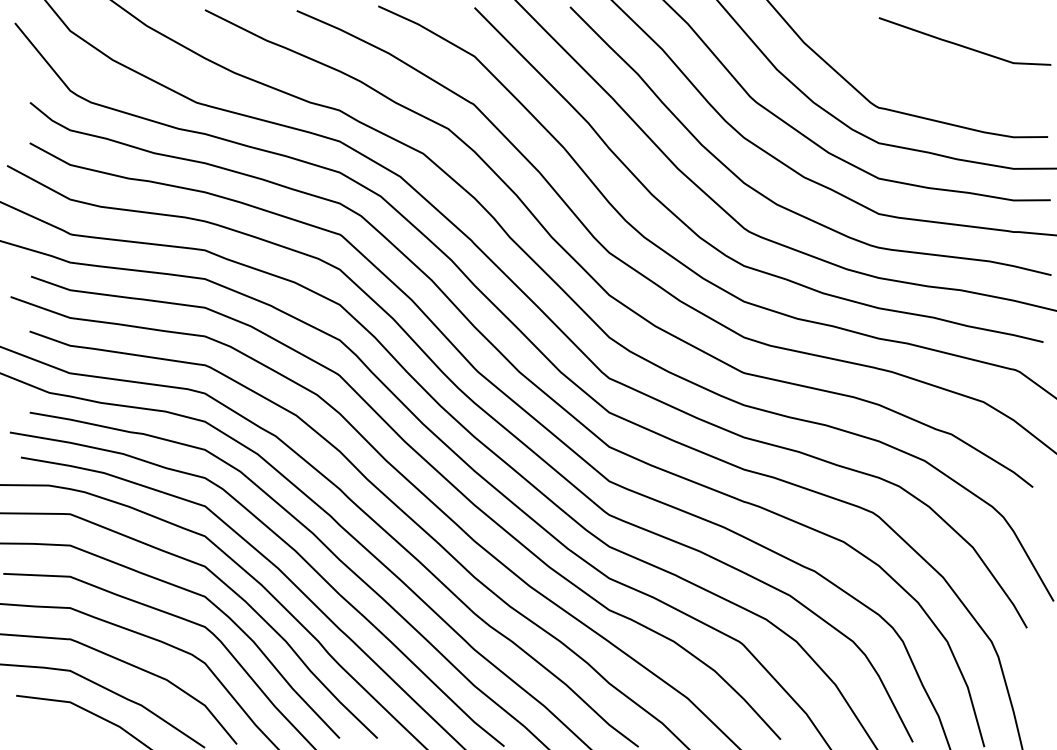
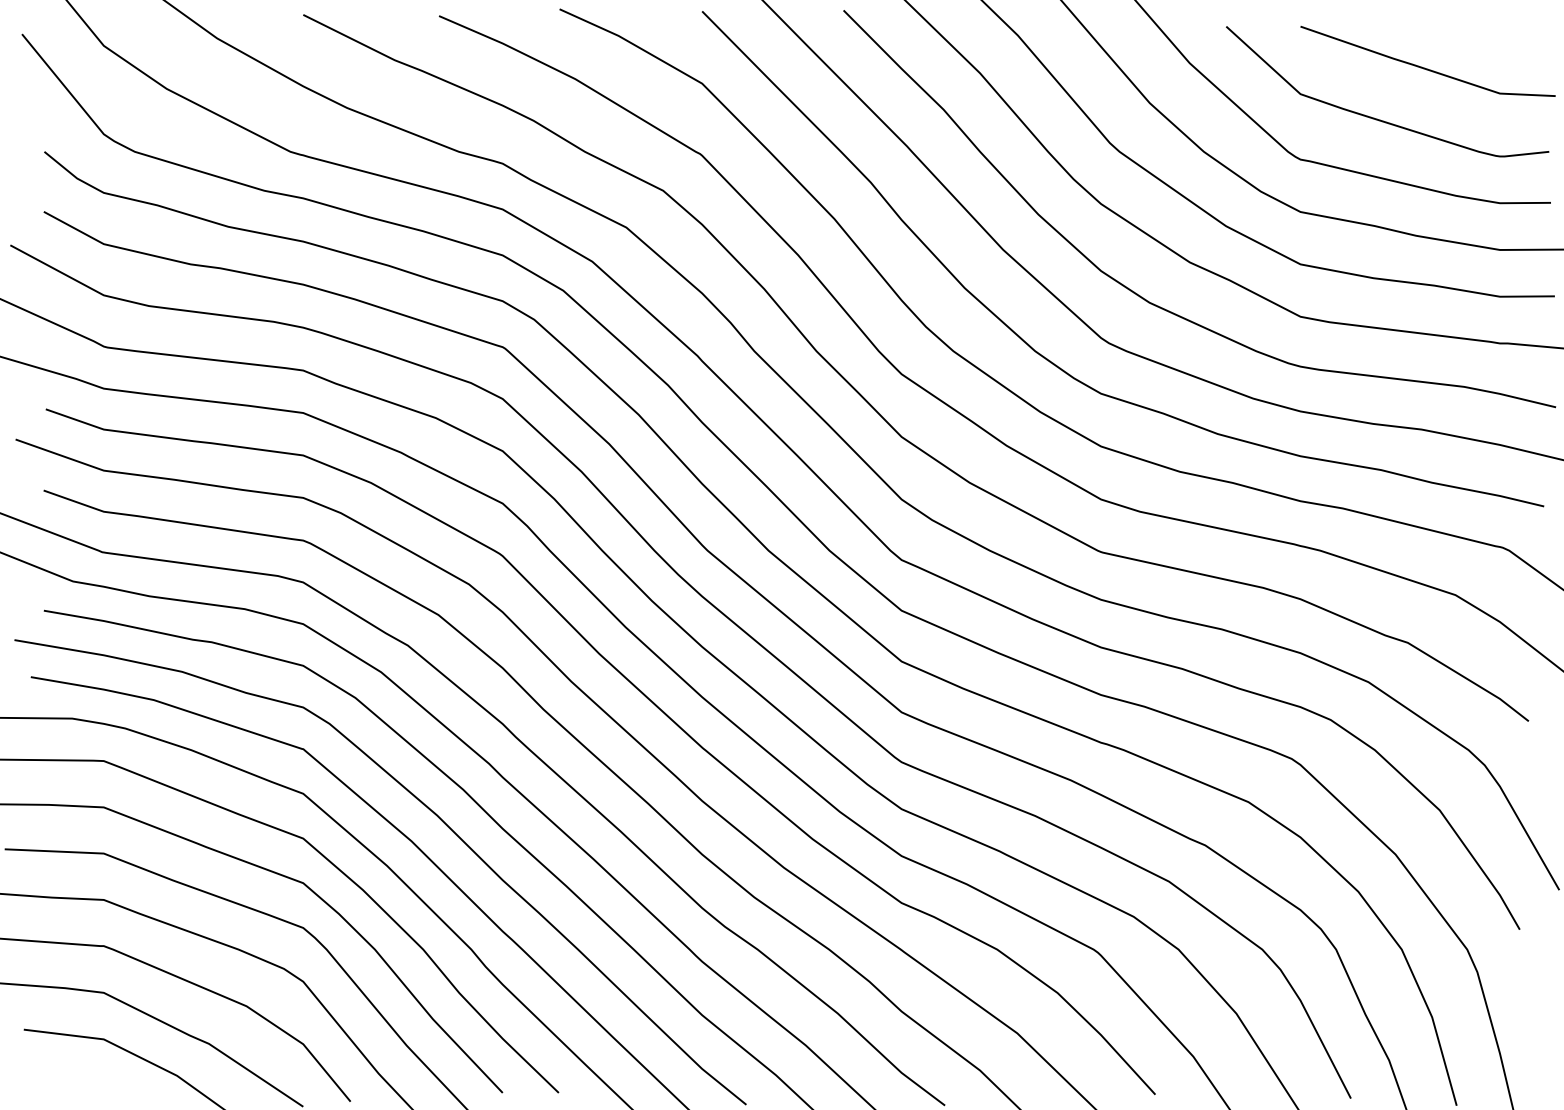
curve: (930, 79) -> (1376, 117), added

